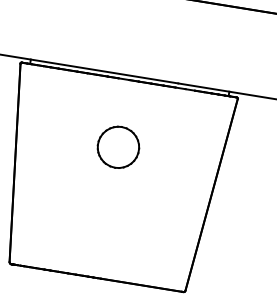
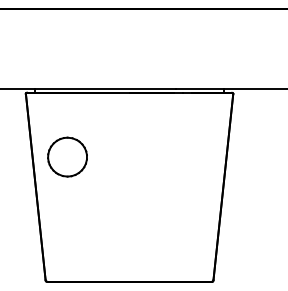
part: (118, 146) -> (67, 156), moved

